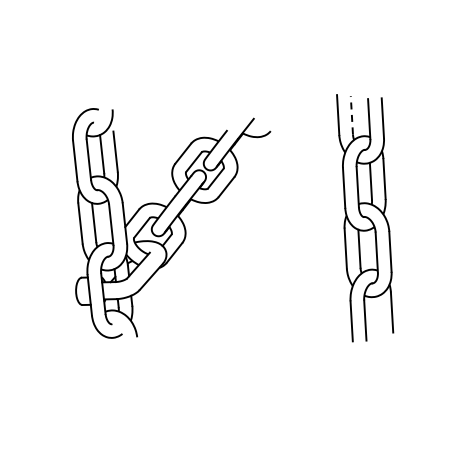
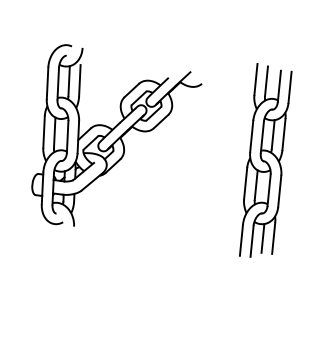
line: (351, 114) -> (266, 80), dashed -> solid
line: (378, 314) -> (262, 238), added

